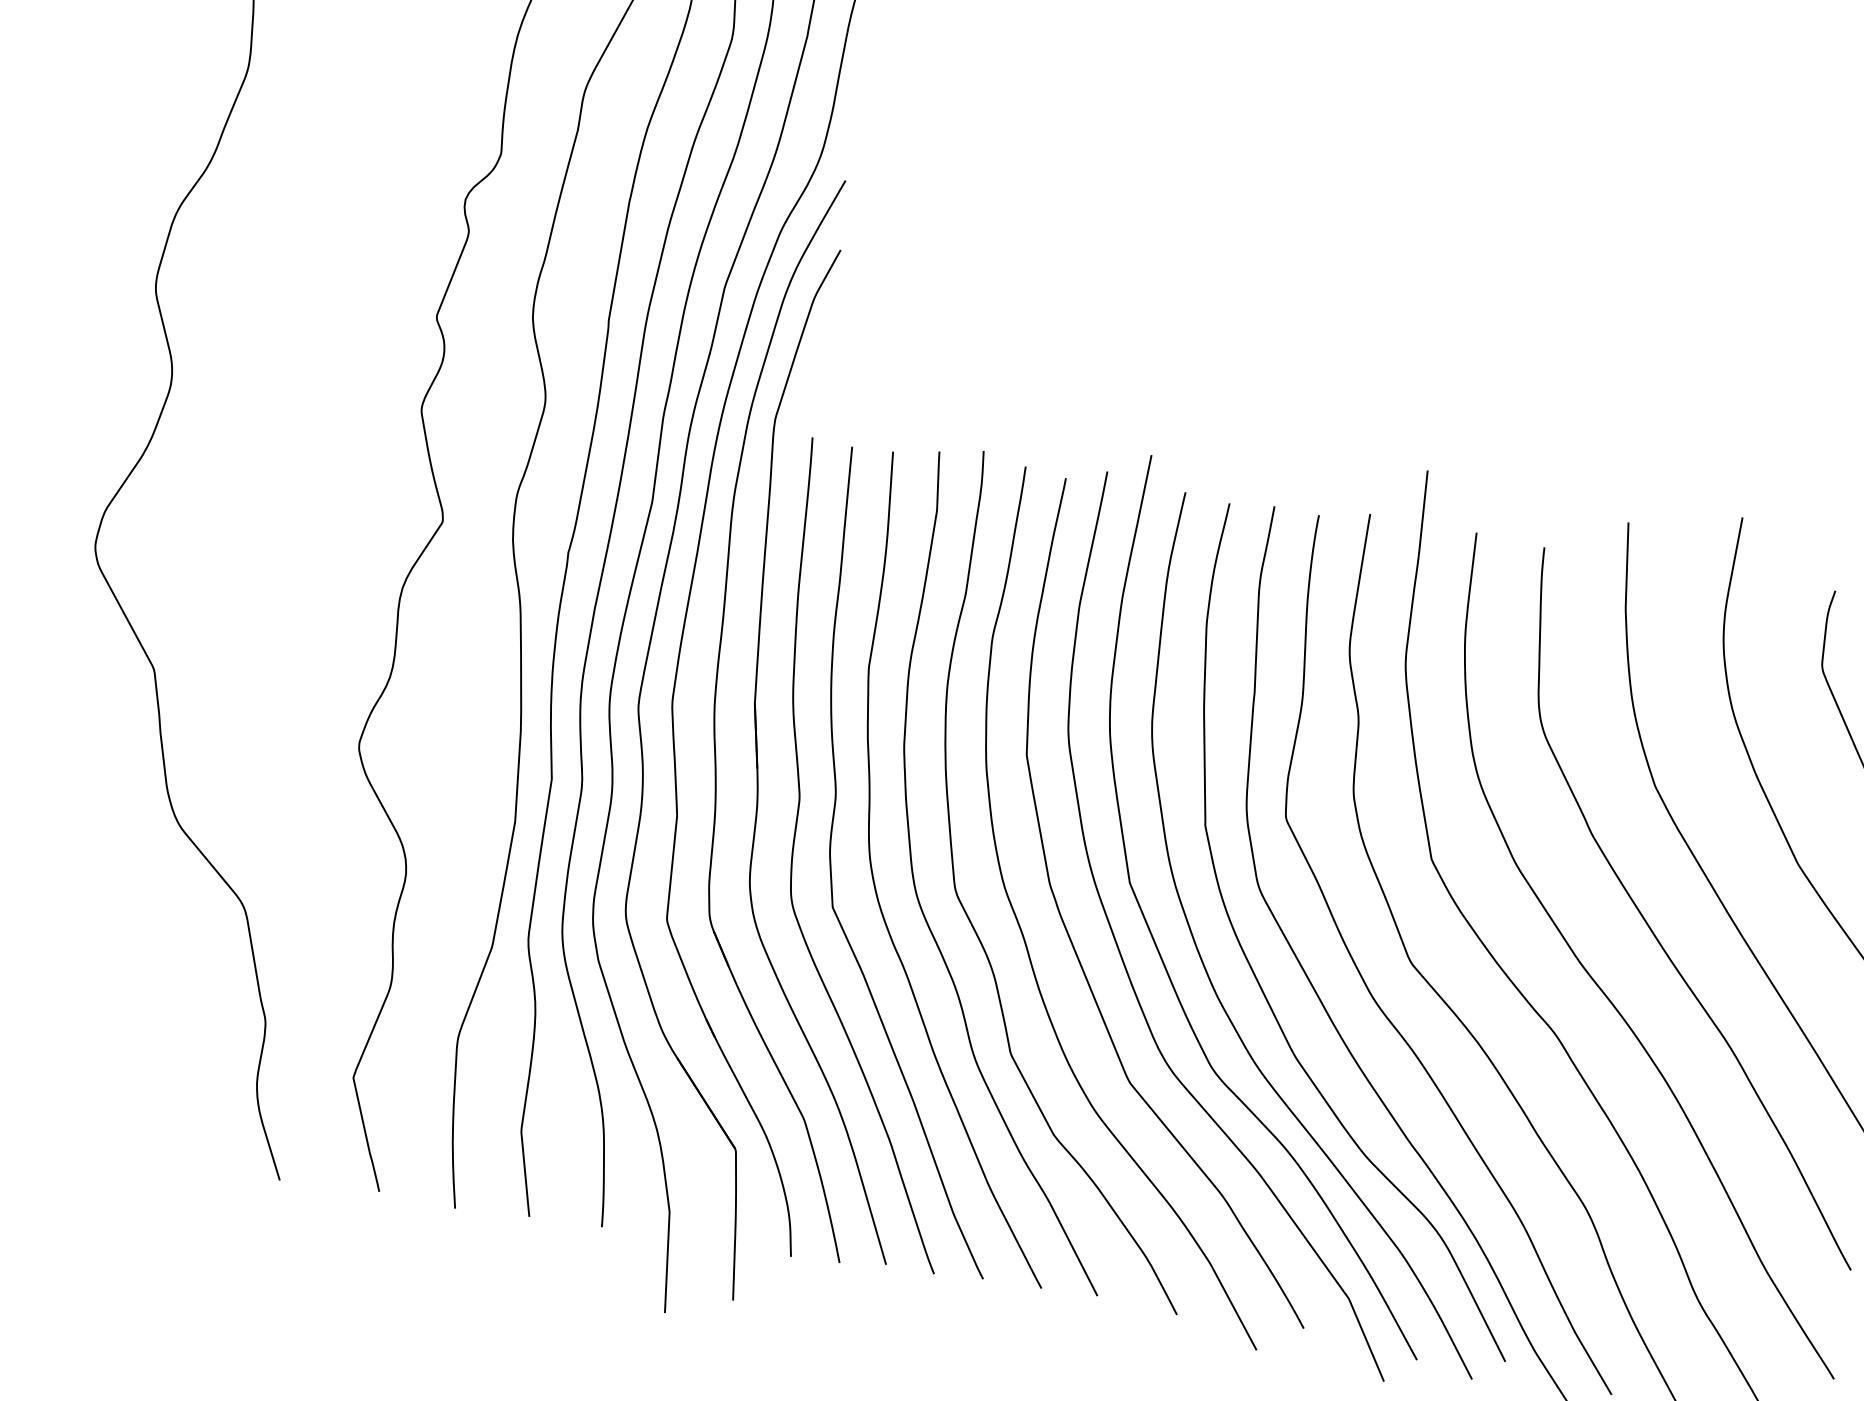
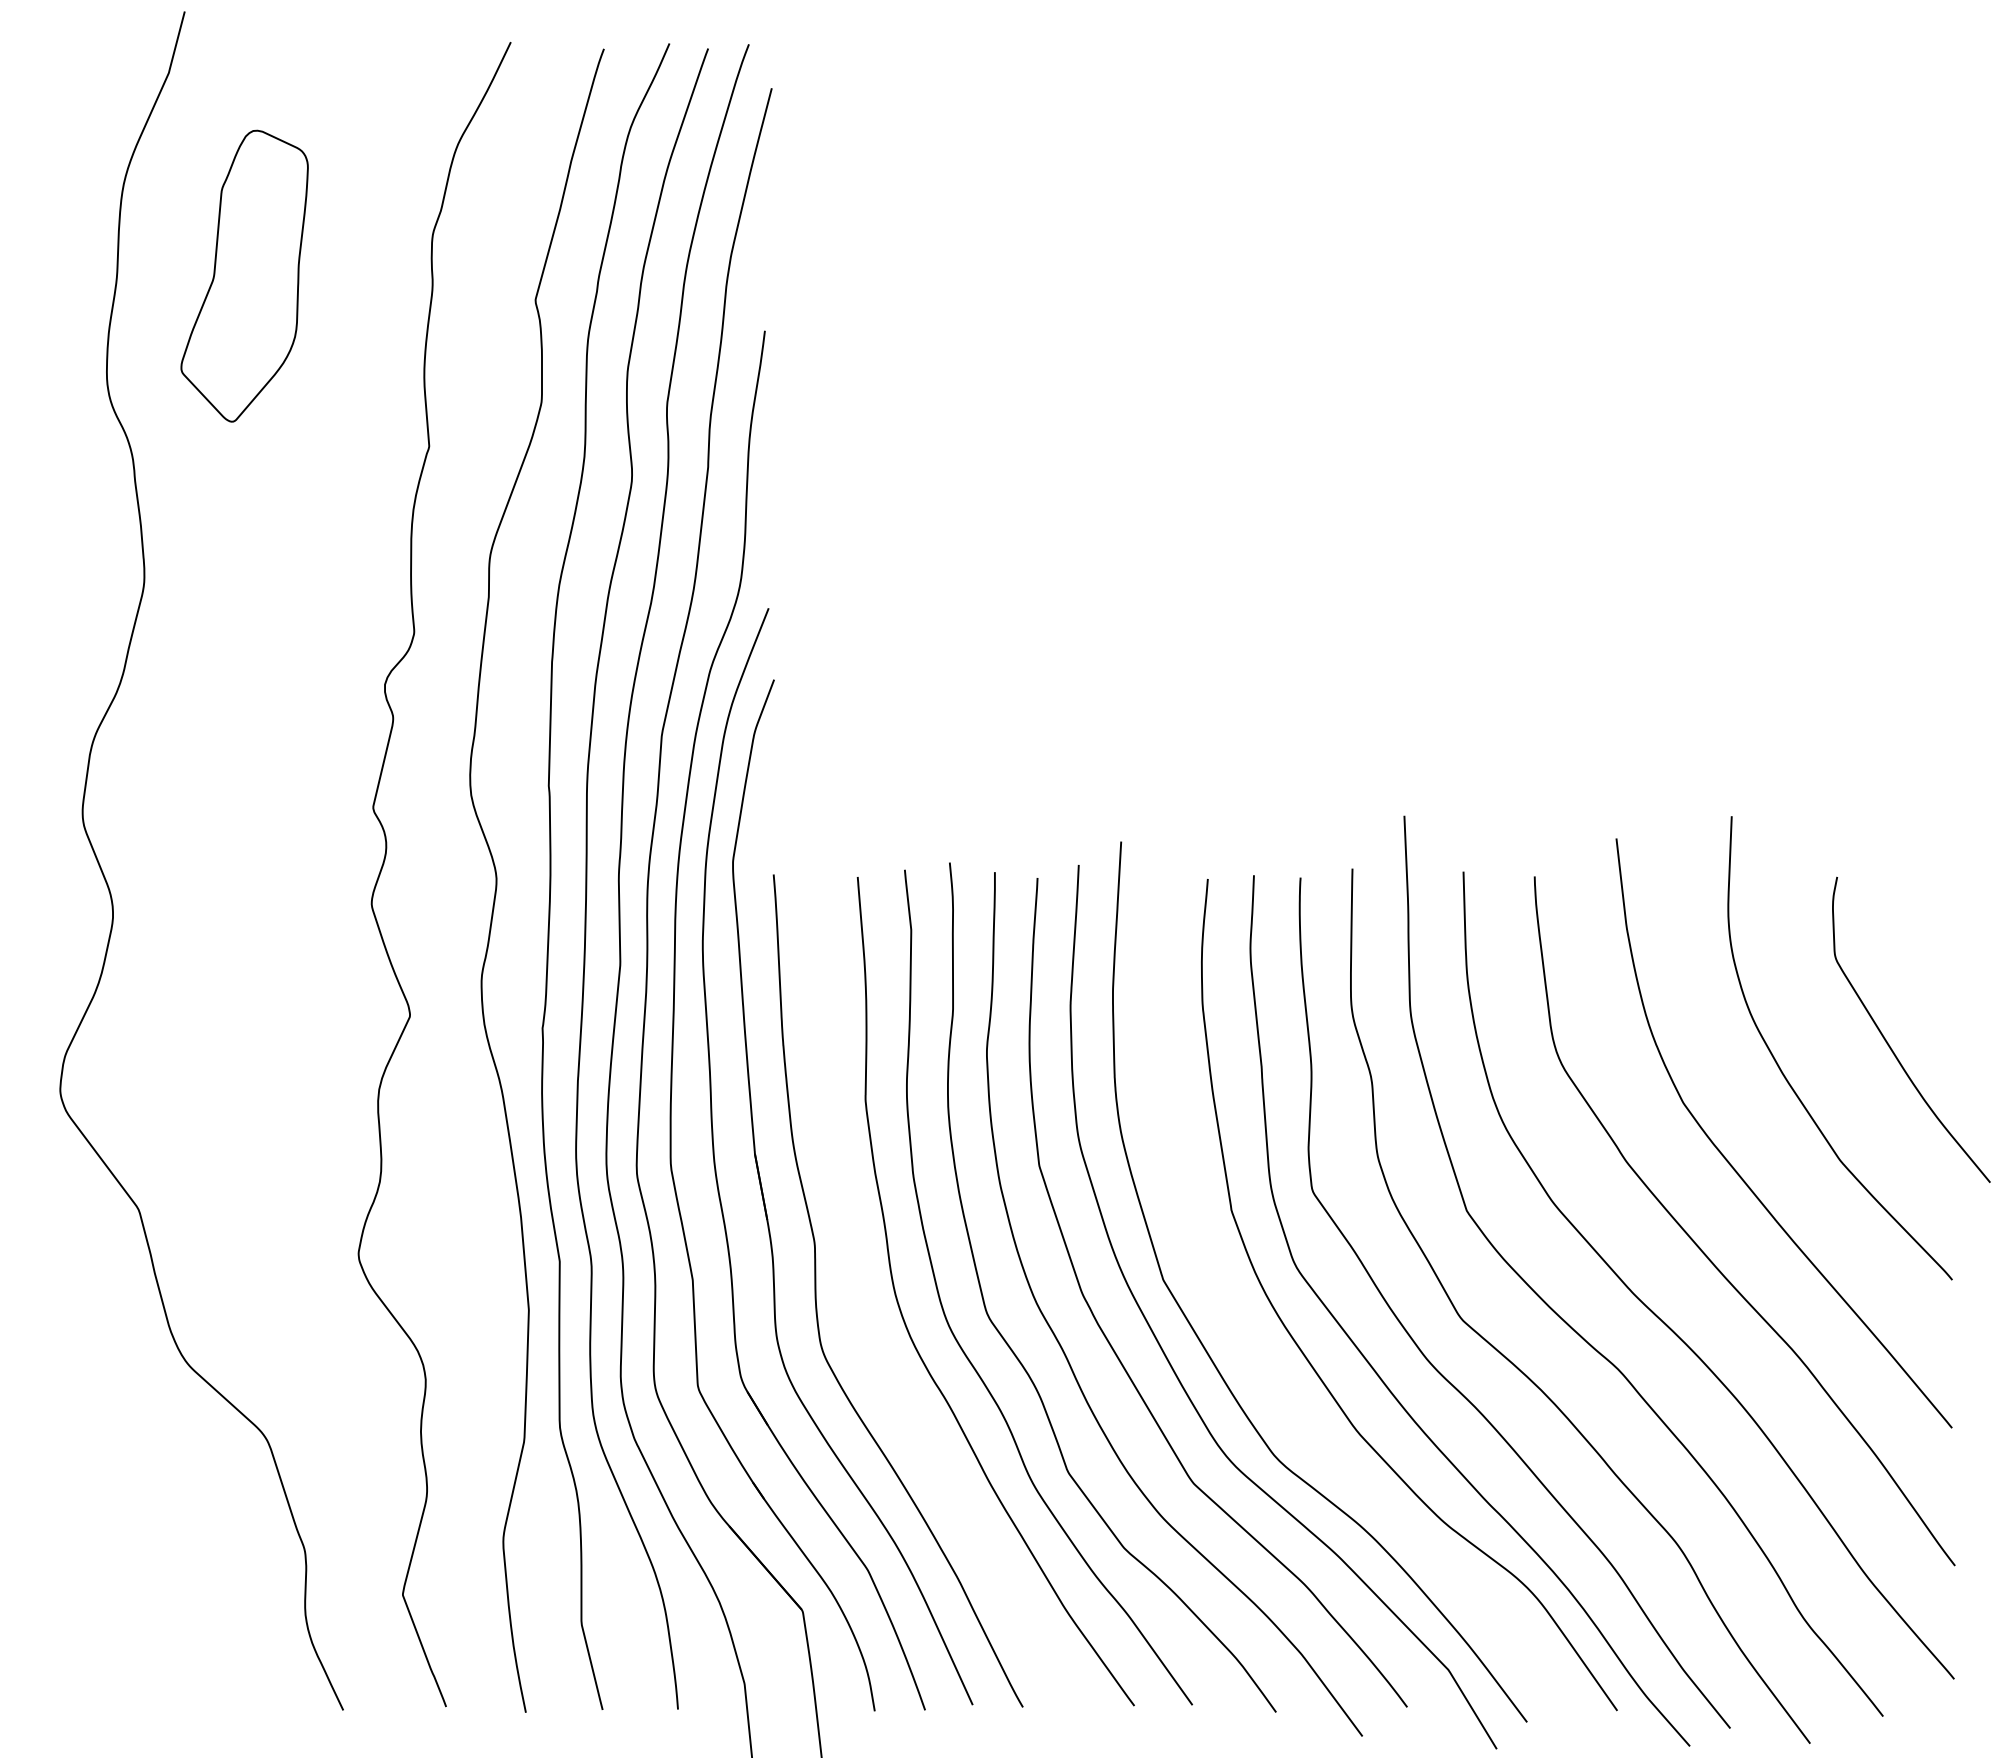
curve: (831, 865) -> (857, 1307), removed
curve: (1214, 986) -> (1264, 1372), removed

